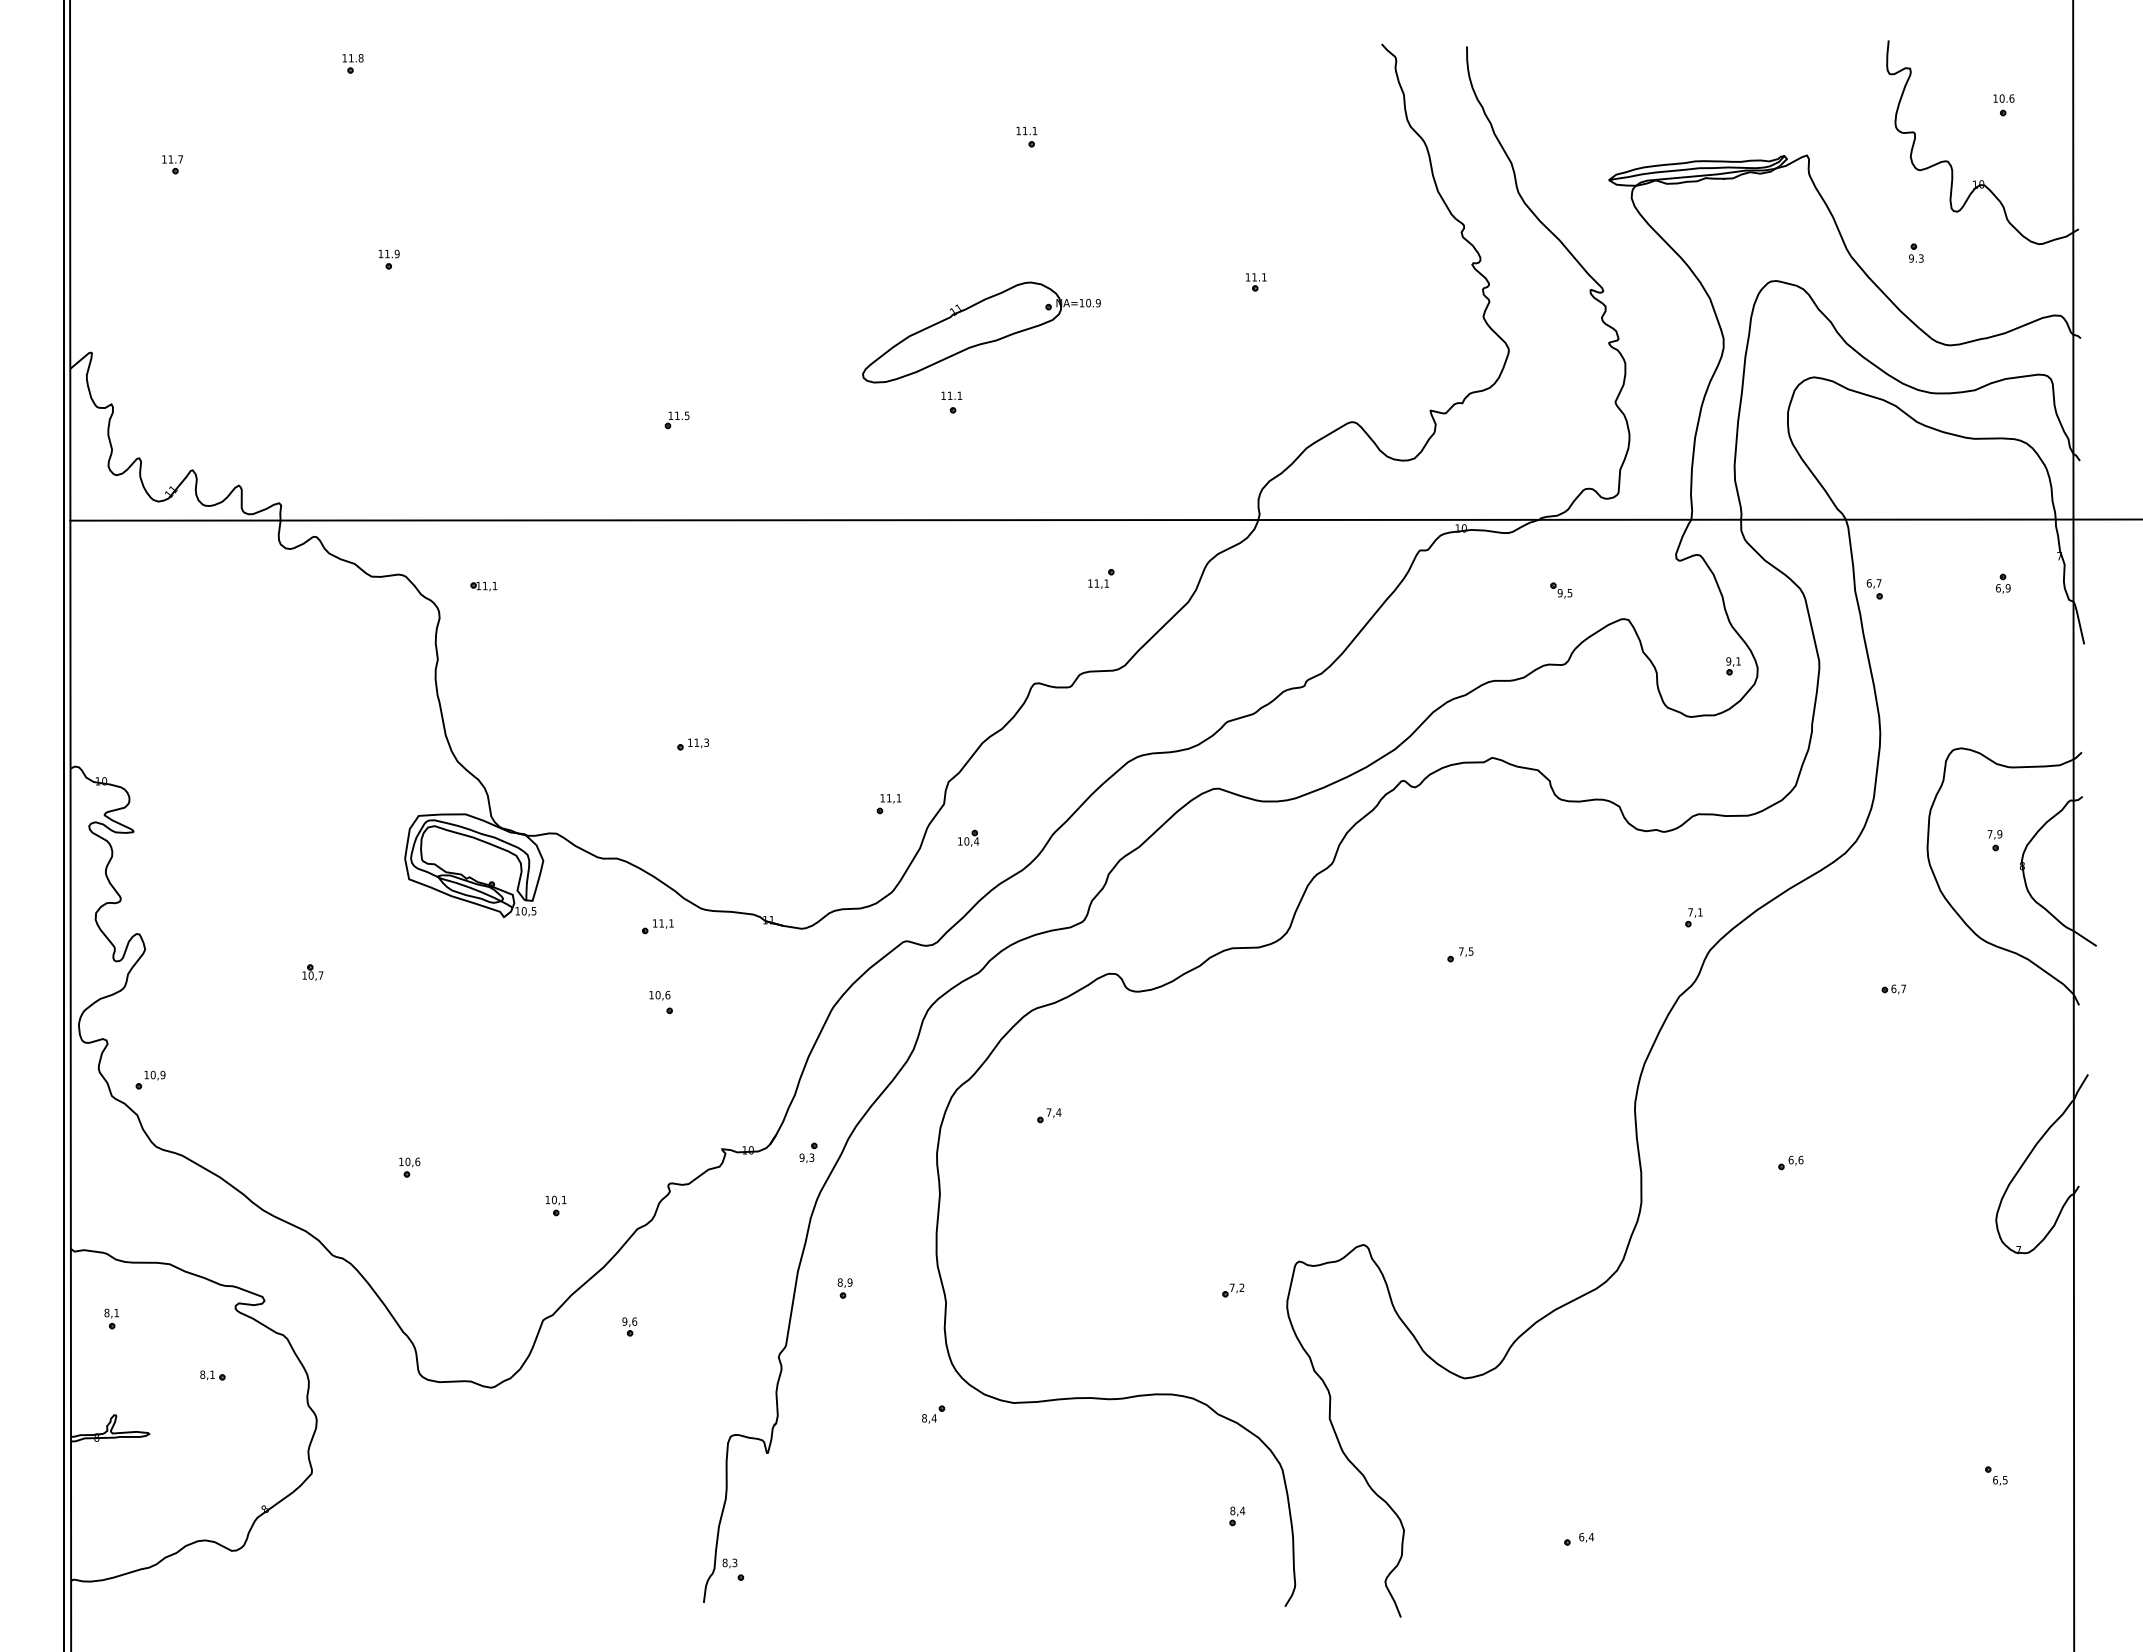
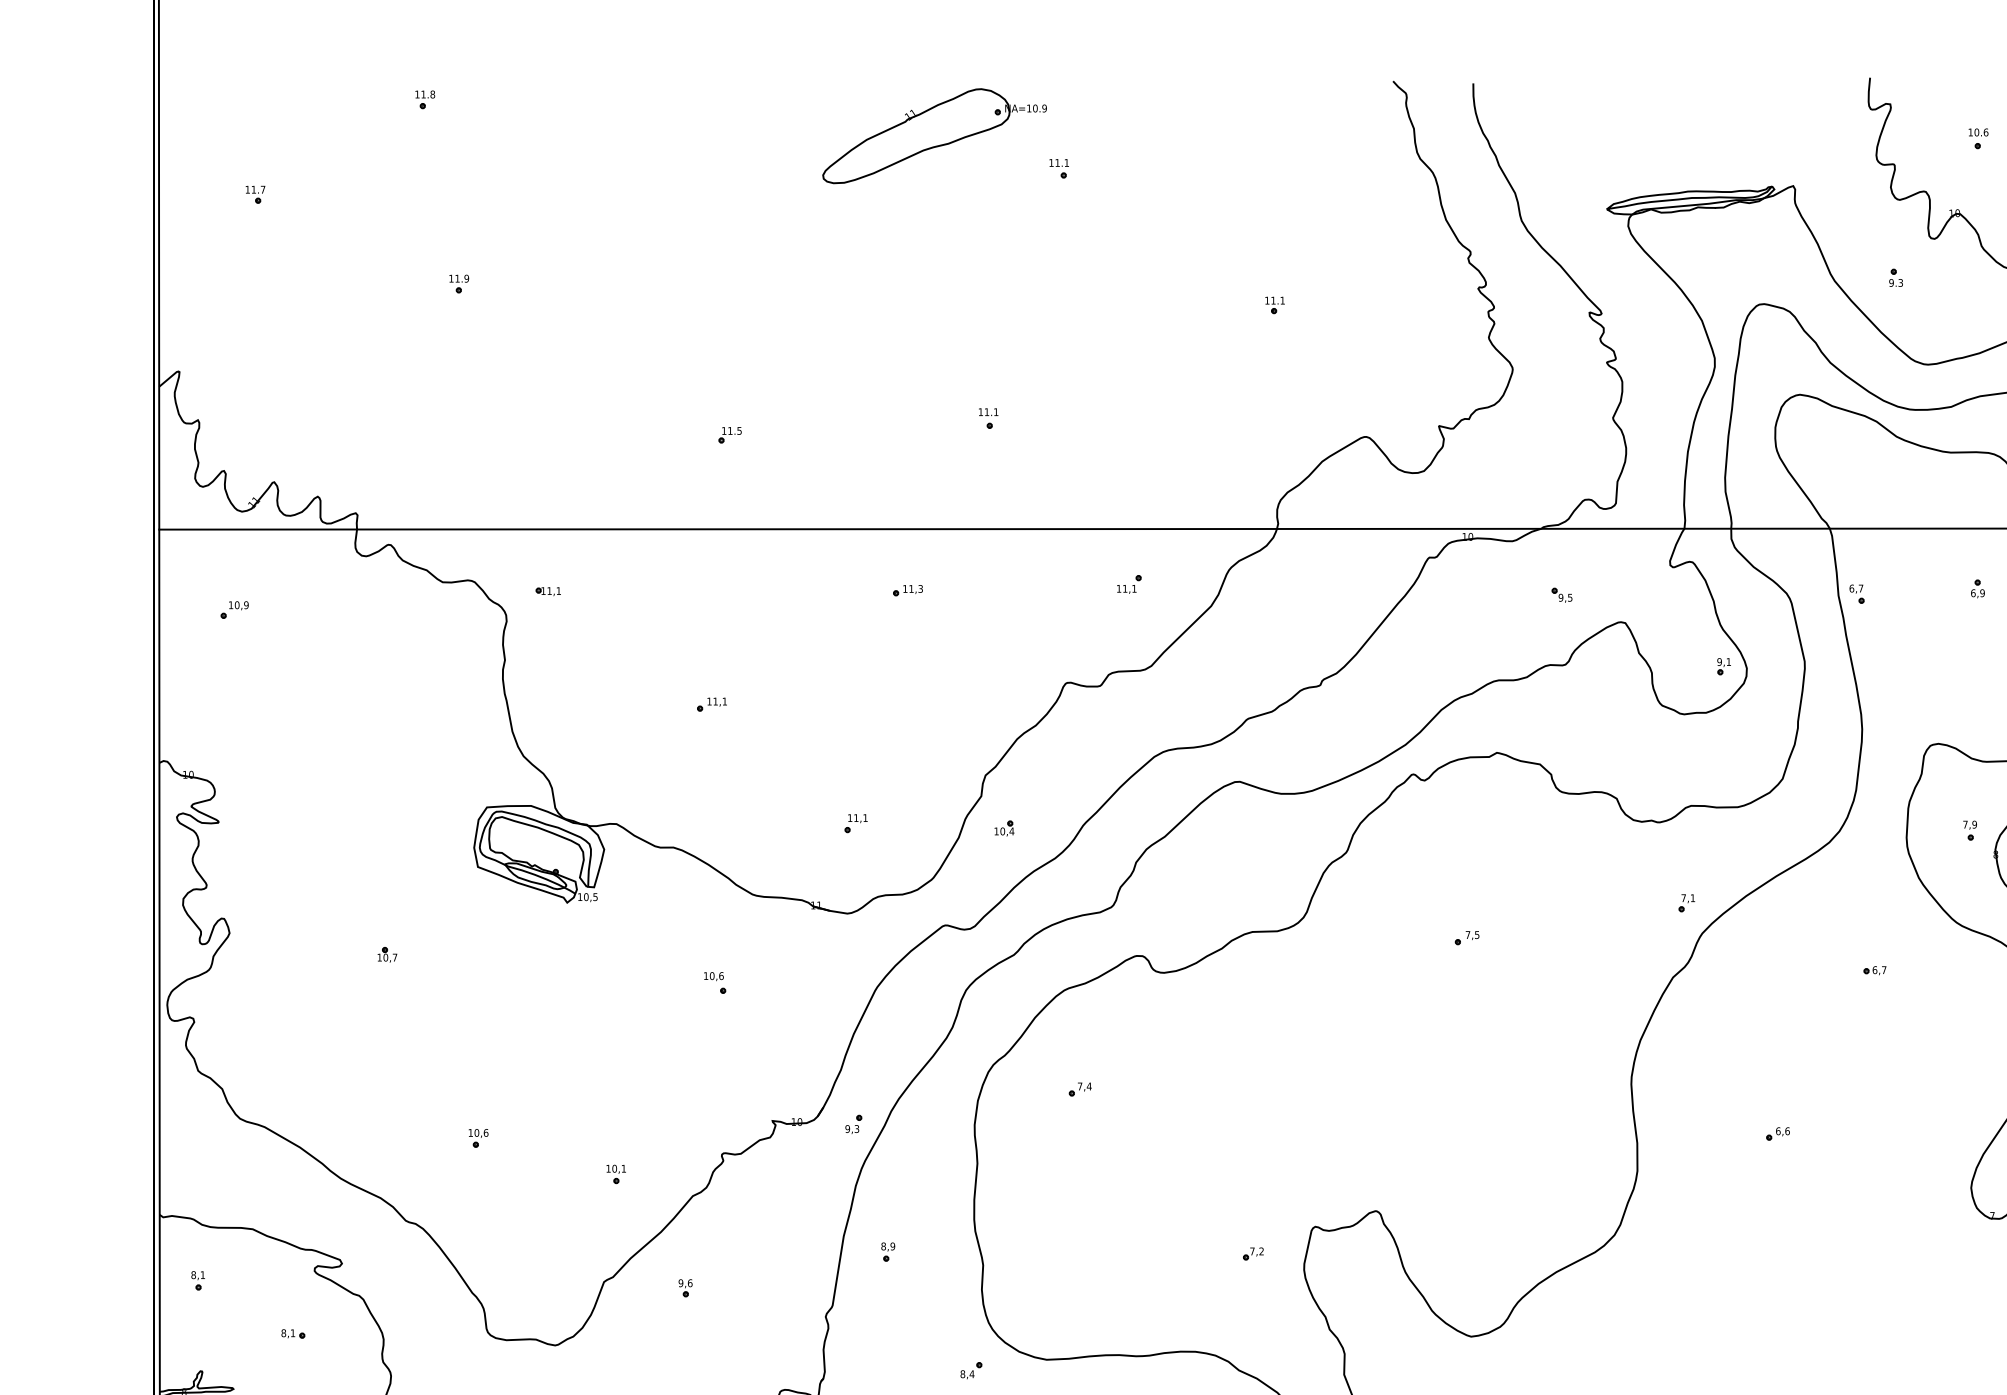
part: (981, 332) -> (934, 136), moved
part: (692, 744) -> (907, 590), moved
part: (888, 804) -> (855, 823), moved
part: (657, 926) -> (711, 704), moved
part: (150, 1079) -> (234, 609), moved

